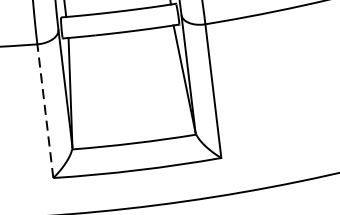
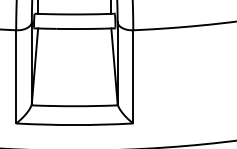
line: (45, 110) -> (16, 76), dashed -> solid

